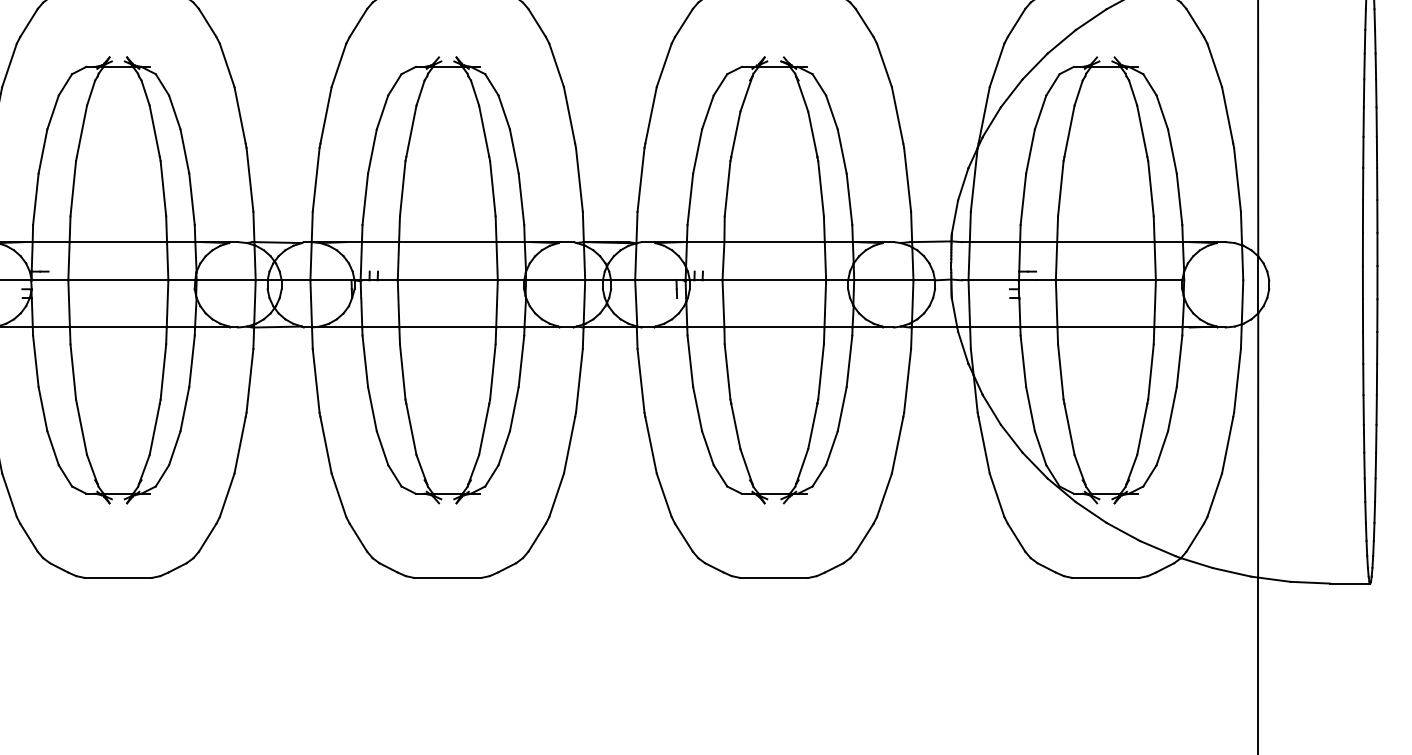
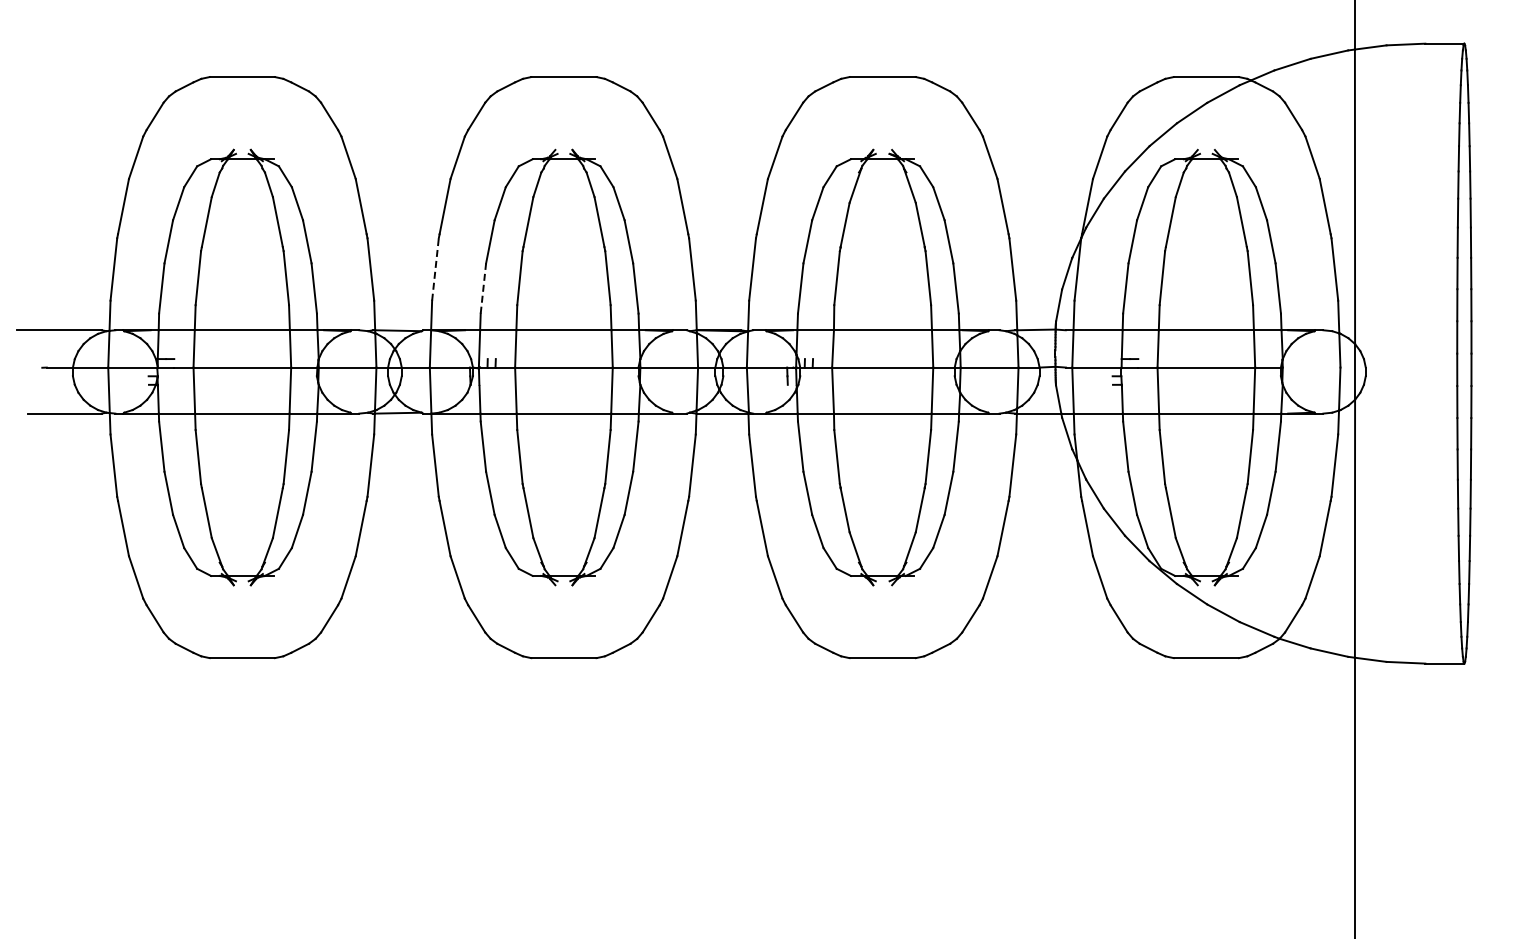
line: (316, 179) -> (435, 269), solid -> dashed
line: (365, 199) -> (483, 288), solid -> dashed

